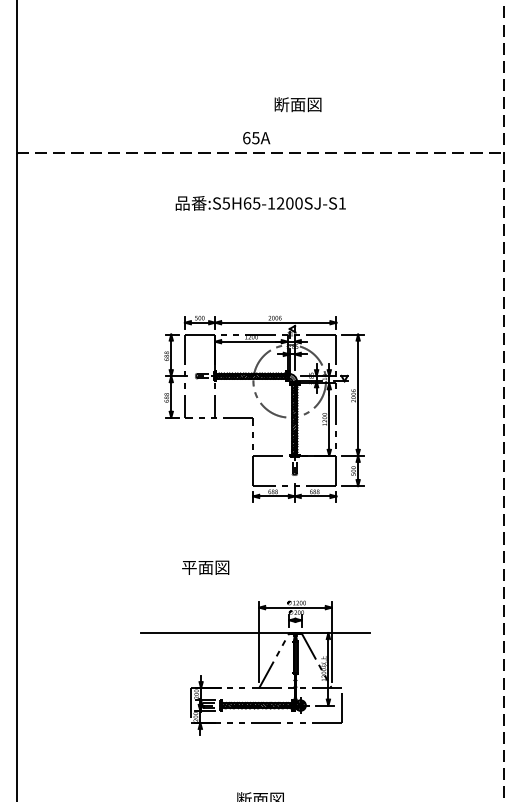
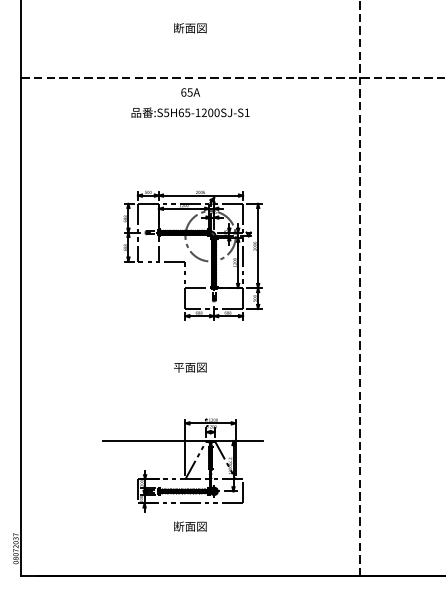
text: (298, 105) -> (190, 28), moved
text: (256, 138) -> (190, 92), moved
text: (205, 567) -> (190, 367), moved
part: (254, 668) -> (182, 465), moved

